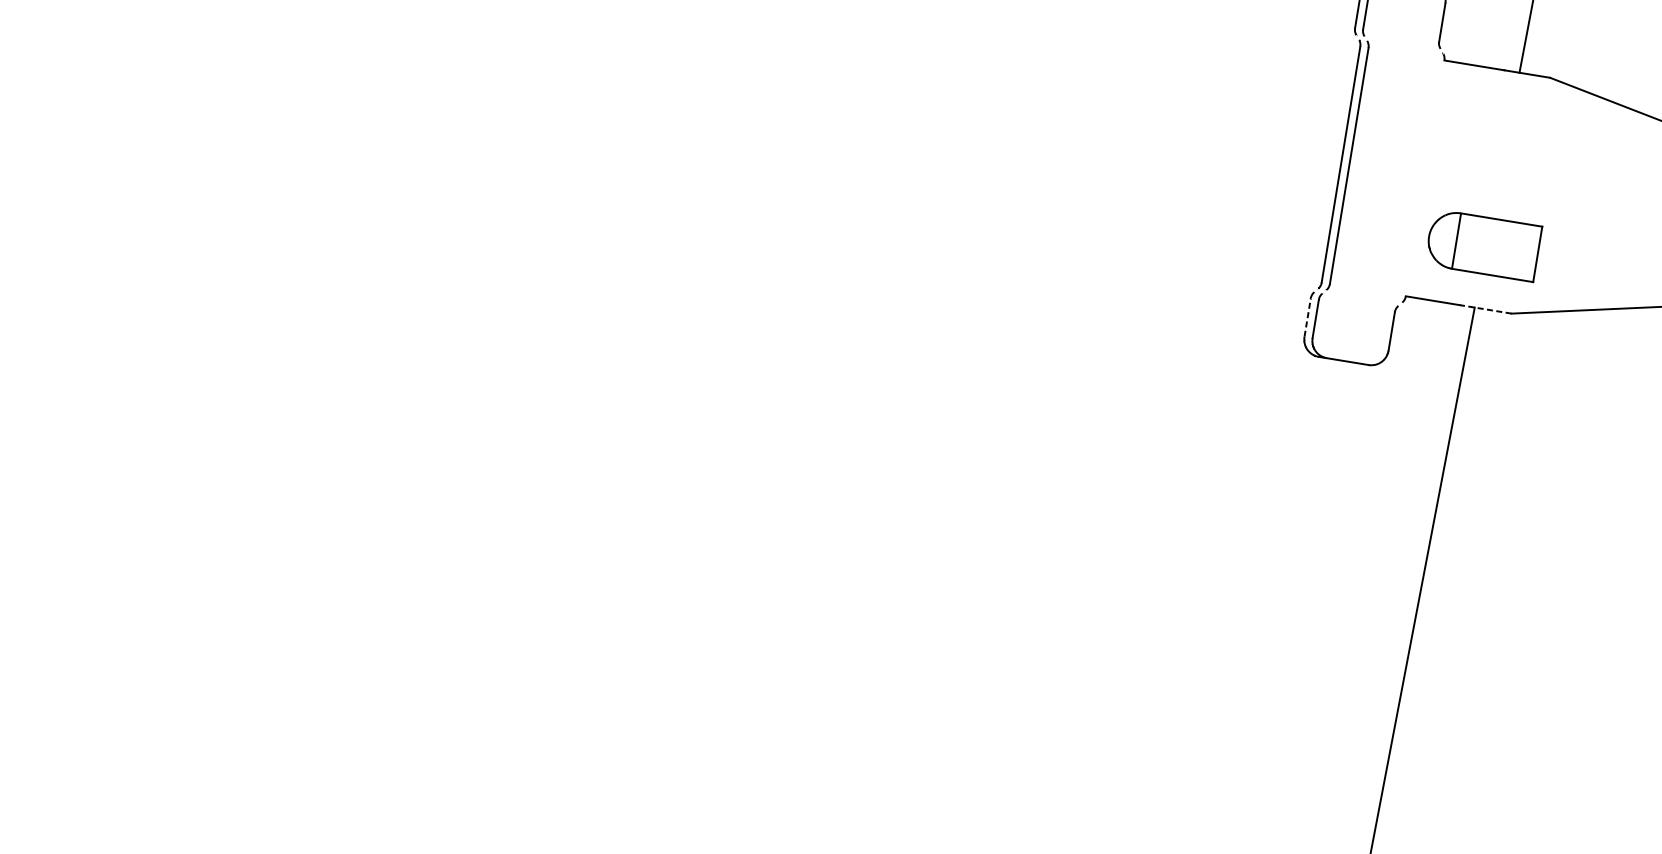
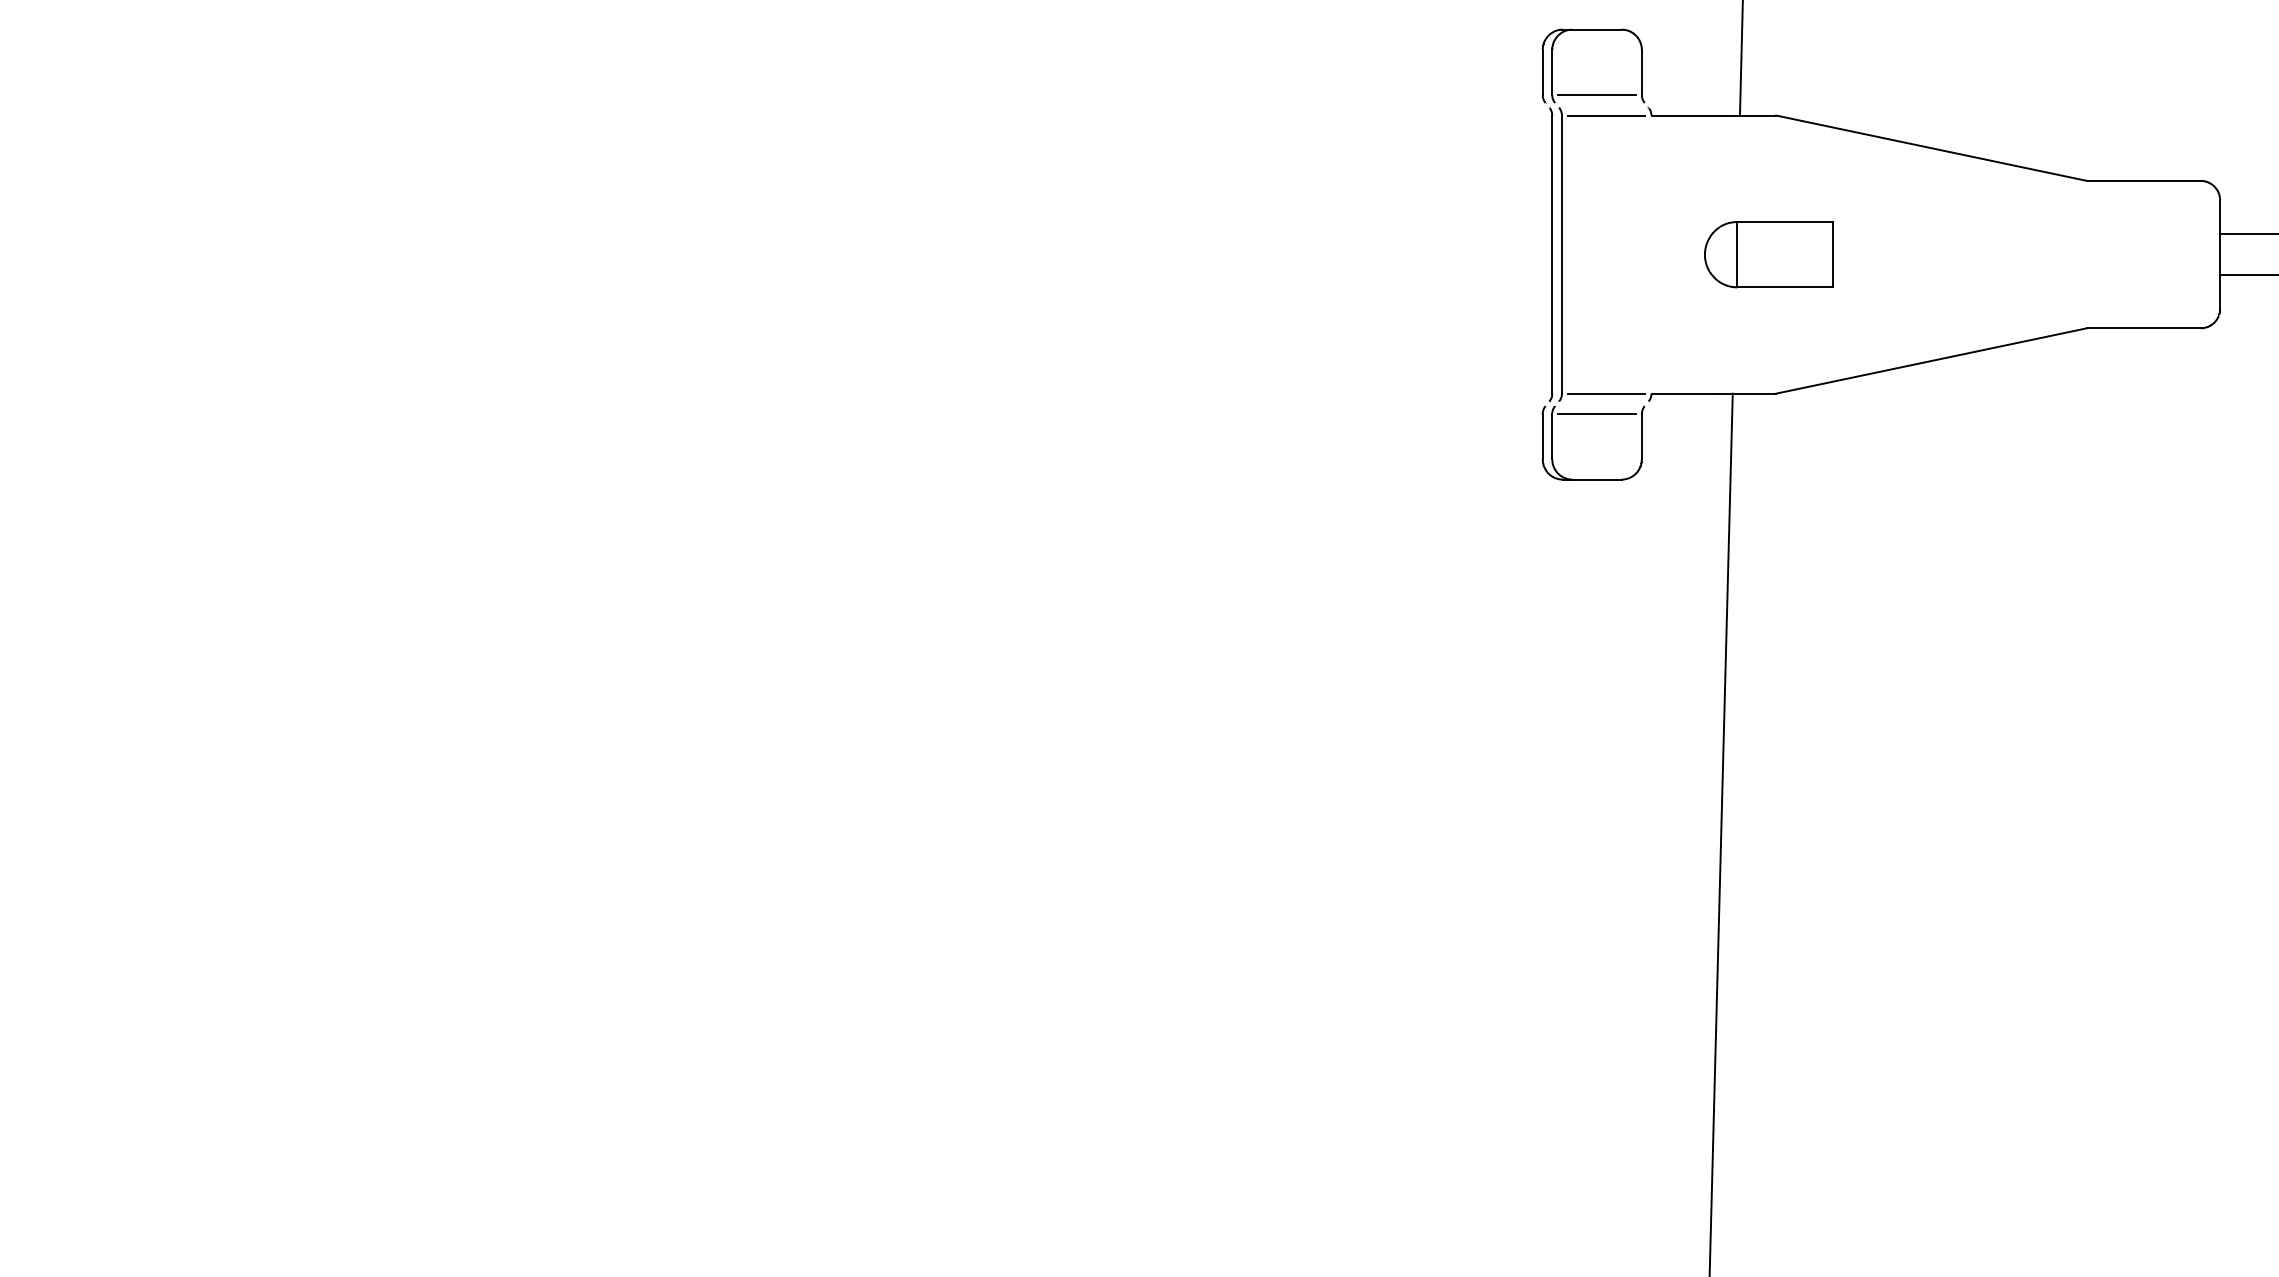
line: (1400, 35) -> (1596, 95), added
line: (1406, 54) -> (1606, 115), added
part: (1483, 245) -> (1768, 254), moved
line: (1367, 289) -> (1606, 393), added
line: (1356, 306) -> (1596, 414), added
line: (1485, 309) -> (1745, 393), dashed -> solid
line: (1307, 317) -> (1542, 436), dashed -> solid

